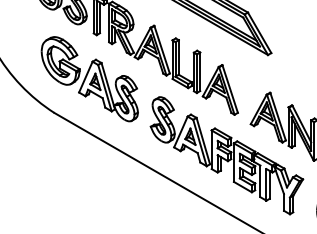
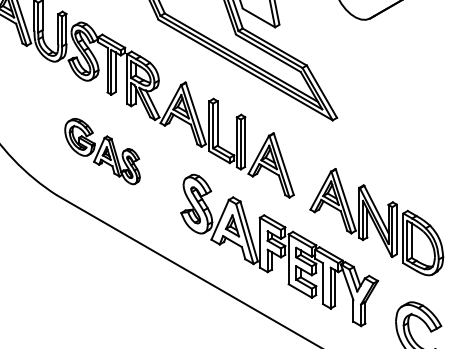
part: (89, 79) -> (102, 151), size x0.6

